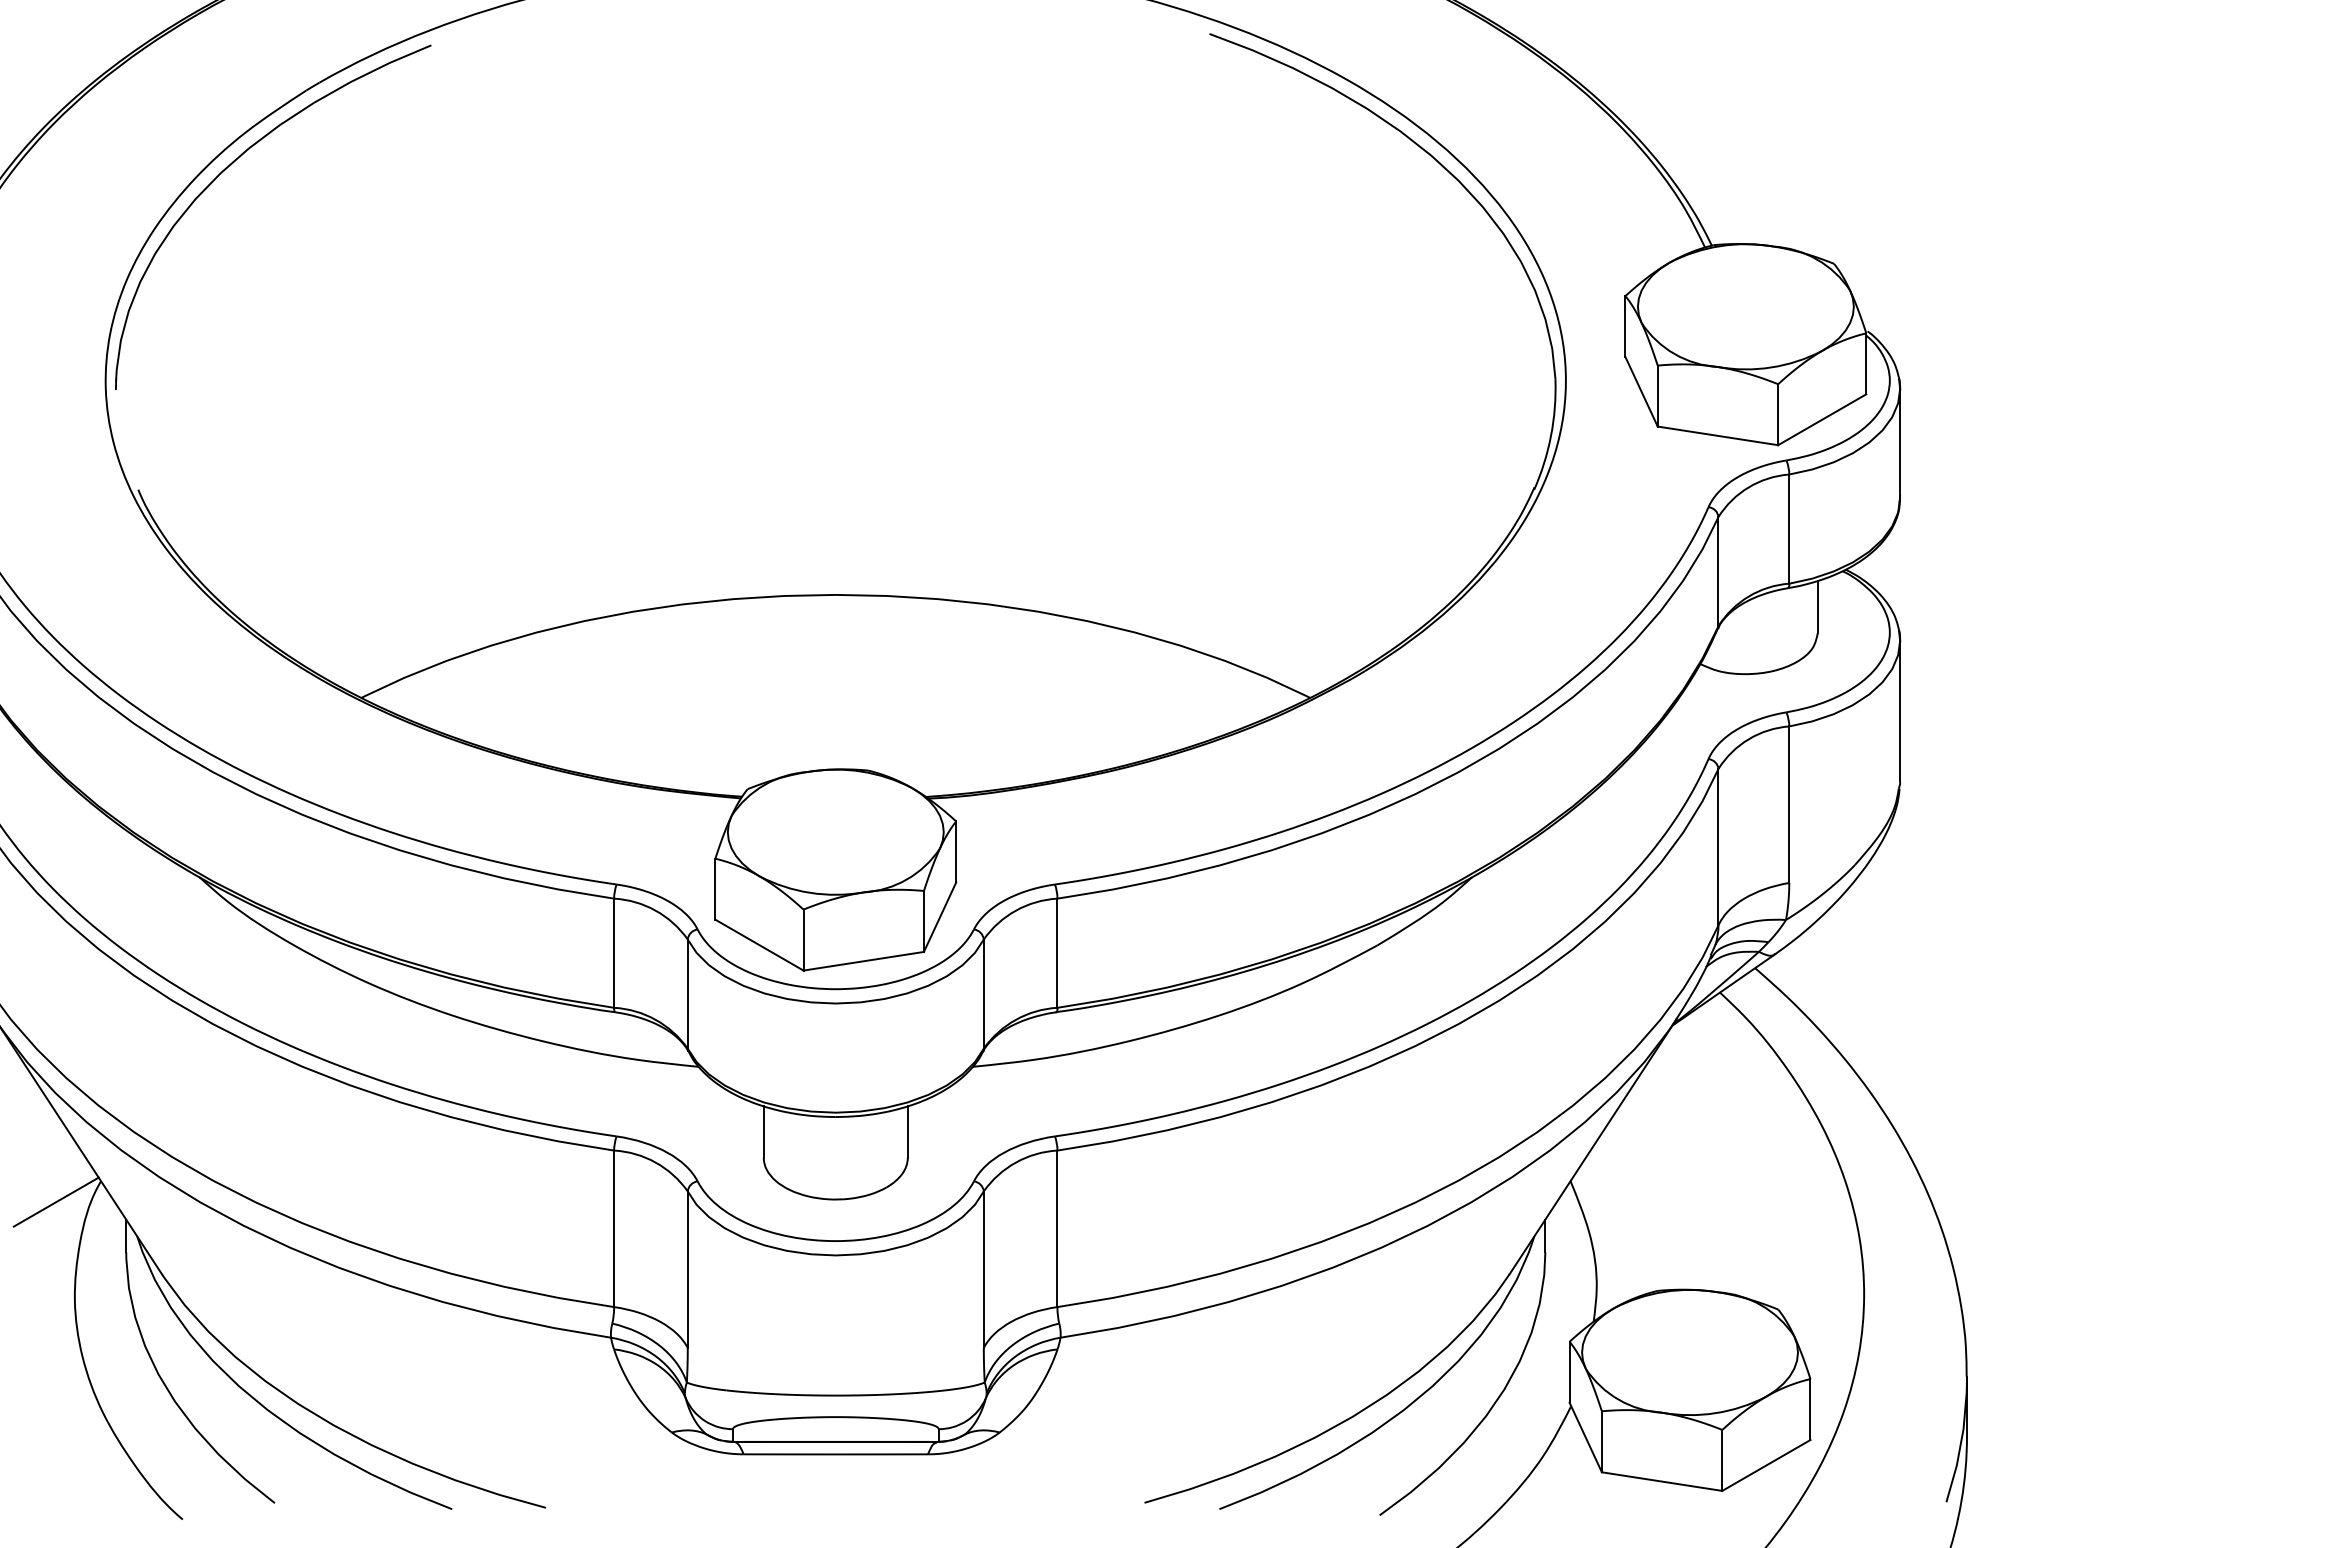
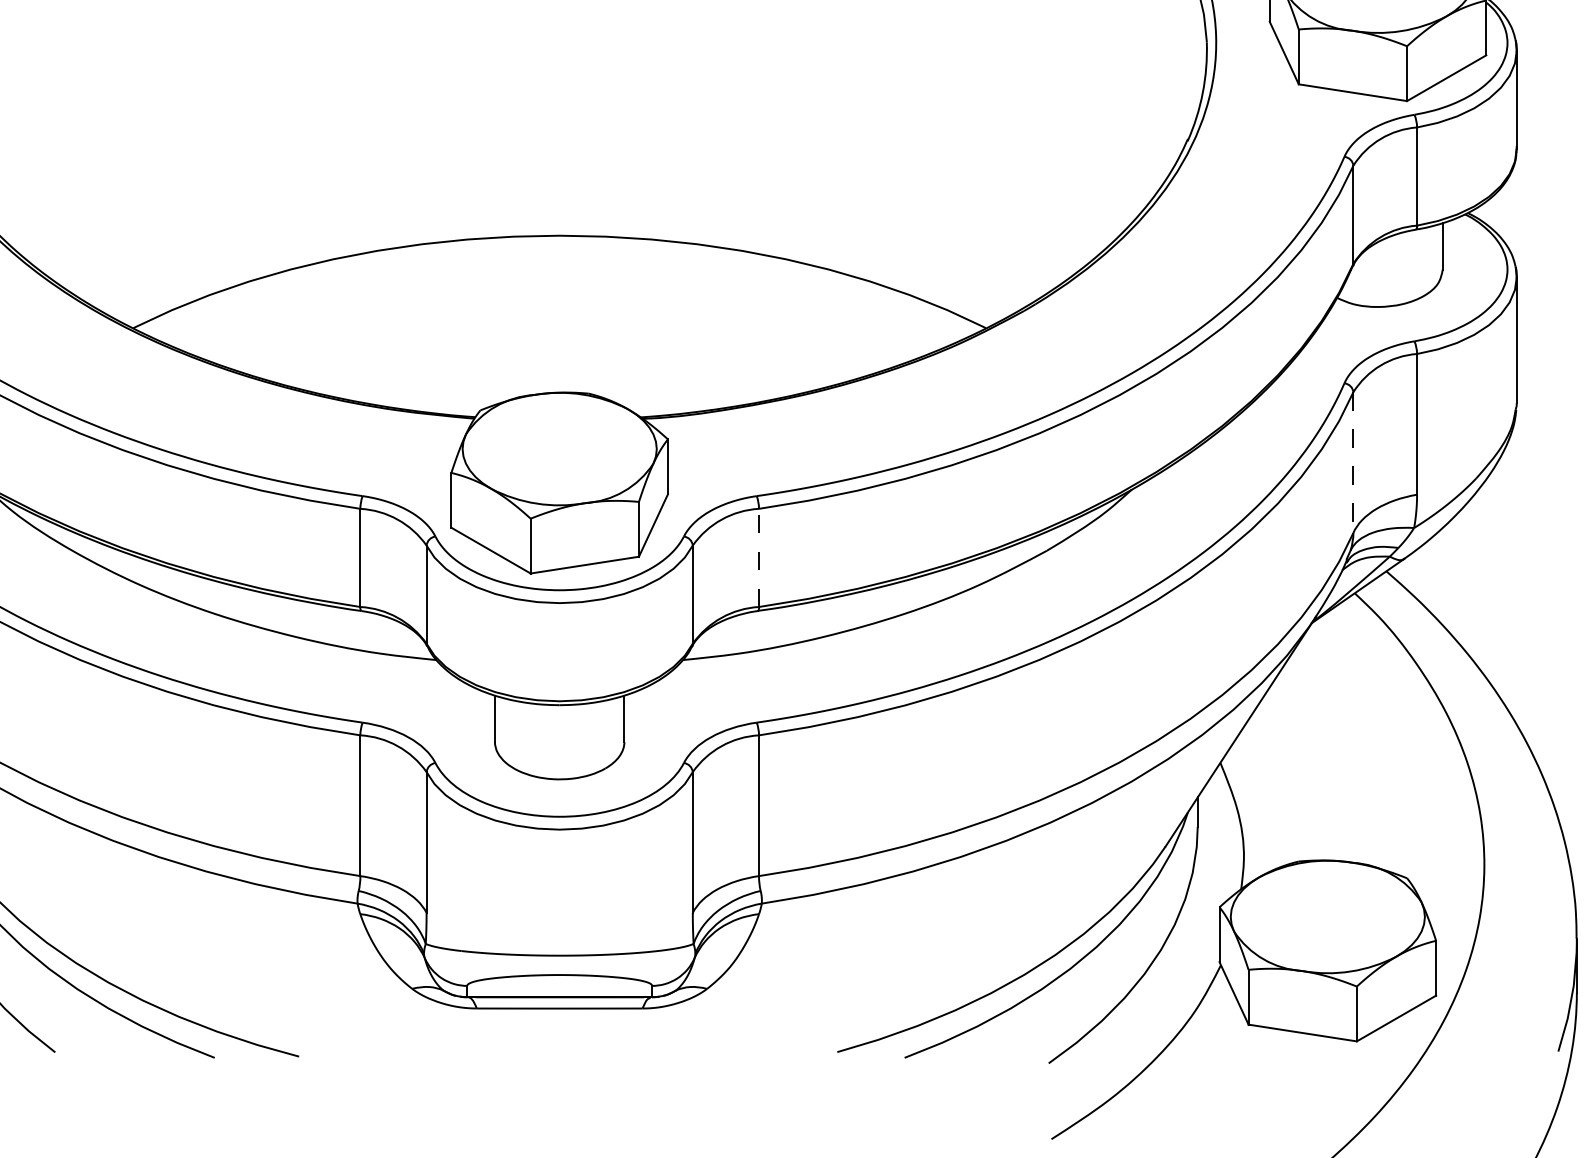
line: (1718, 847) -> (1353, 462), solid -> dashed
line: (1057, 953) -> (759, 558), solid -> dashed

